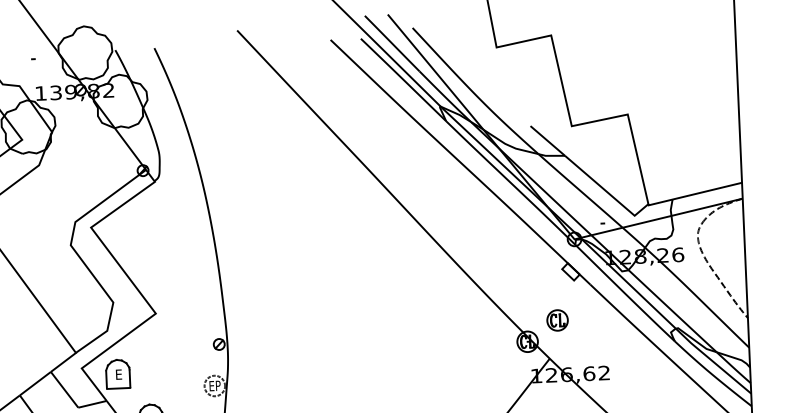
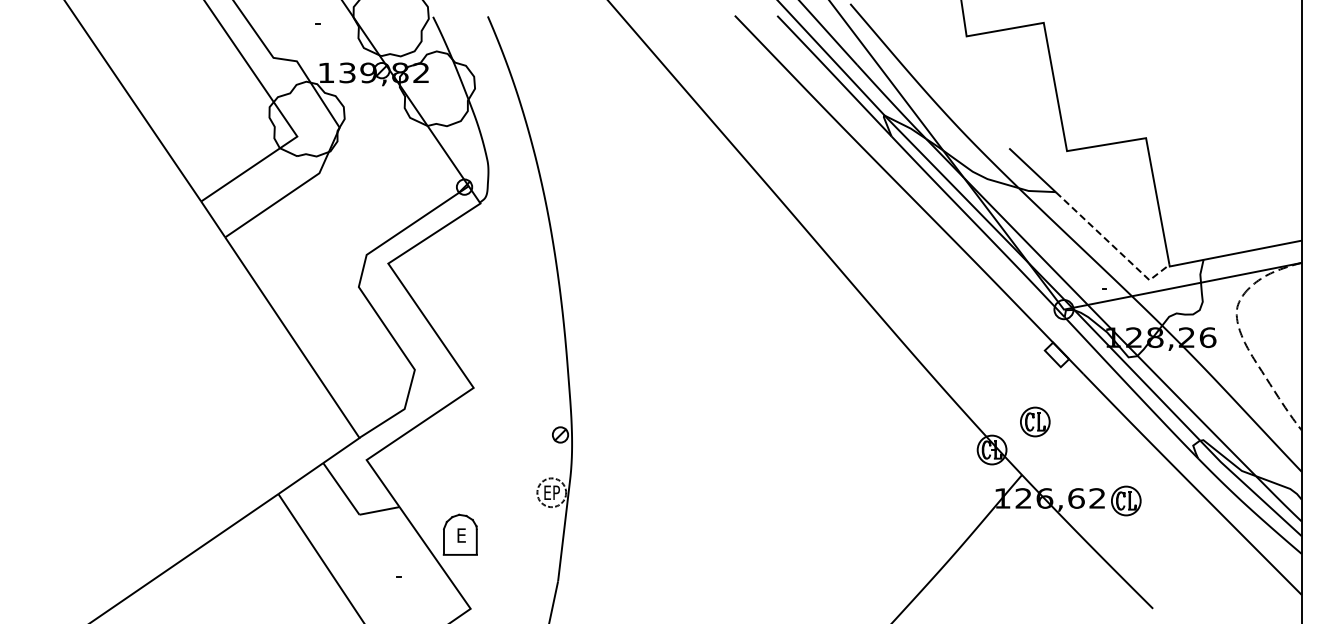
line: (607, 192) -> (1112, 245), solid -> dashed
part: (625, 373) -> (1126, 500), added
part: (117, 374) -> (416, 470), removed

